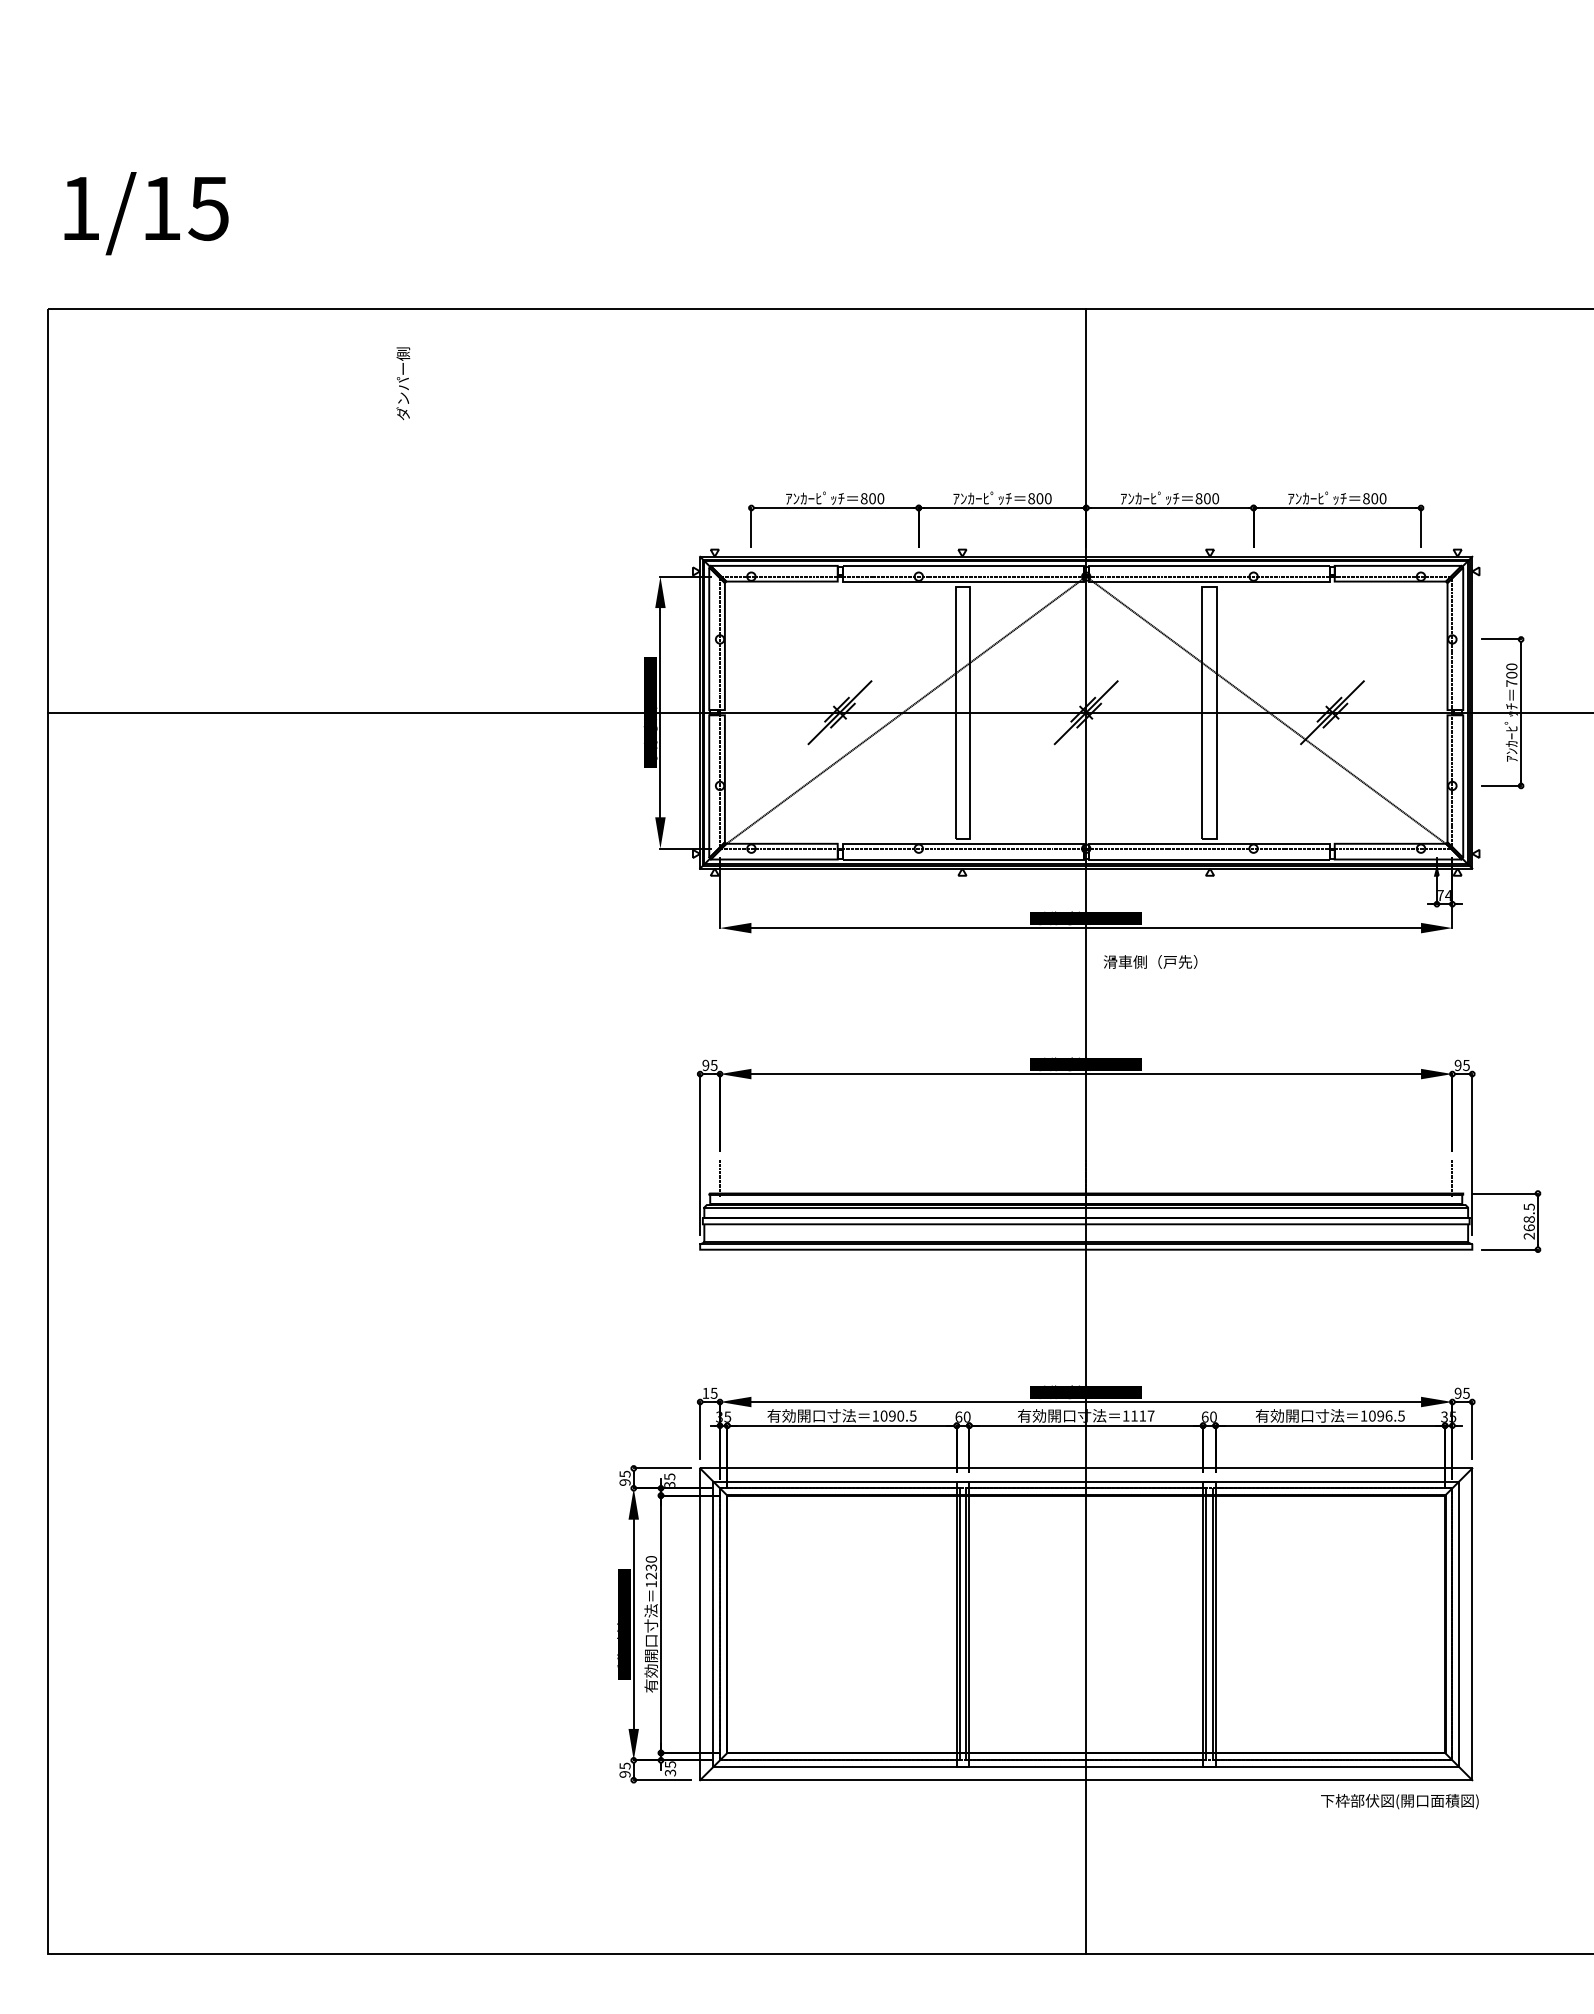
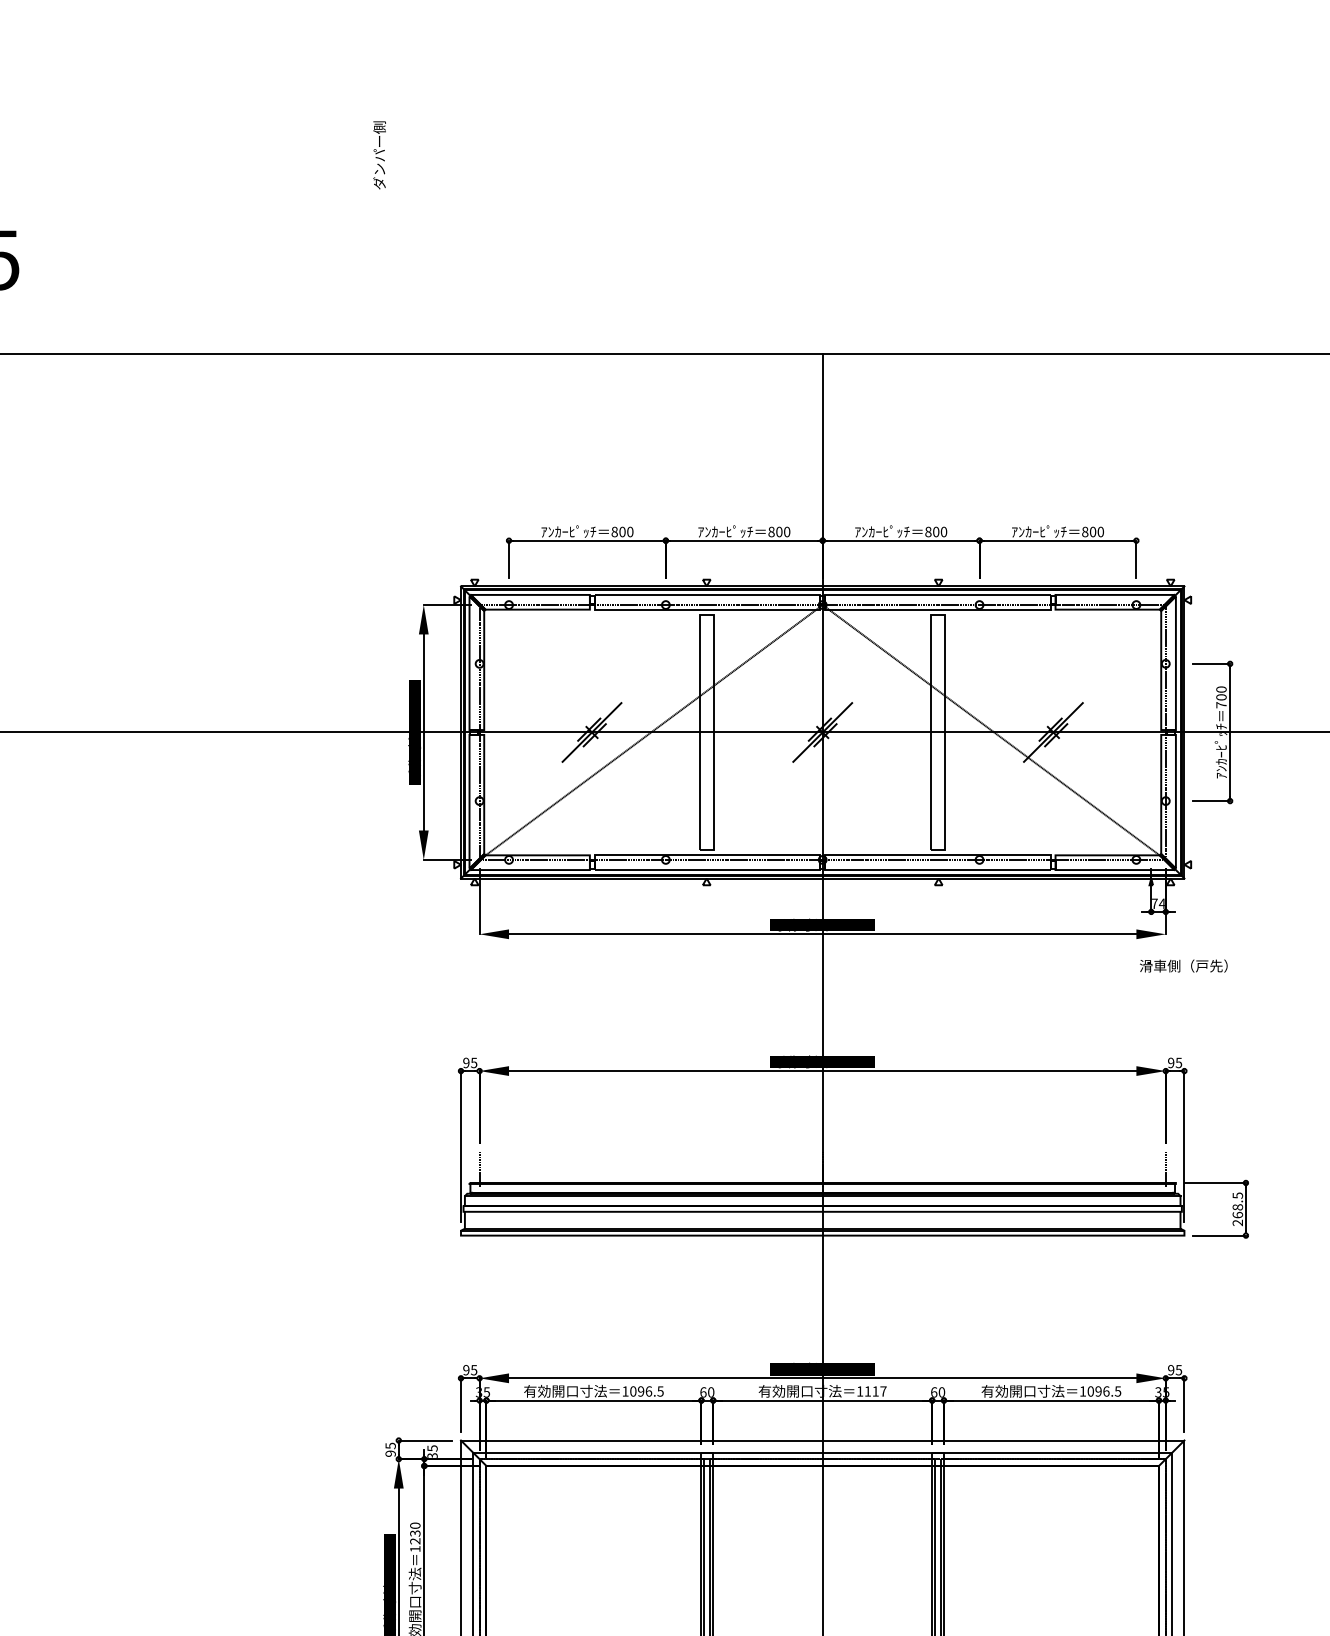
text: (403, 383) -> (379, 155), moved
text: (1150, 961) -> (1183, 965), moved
text: (705, 1392) -> (466, 1369), 15 -> 95
text: (900, 1415) -> (648, 1390), 1090.5 -> 1096.5

